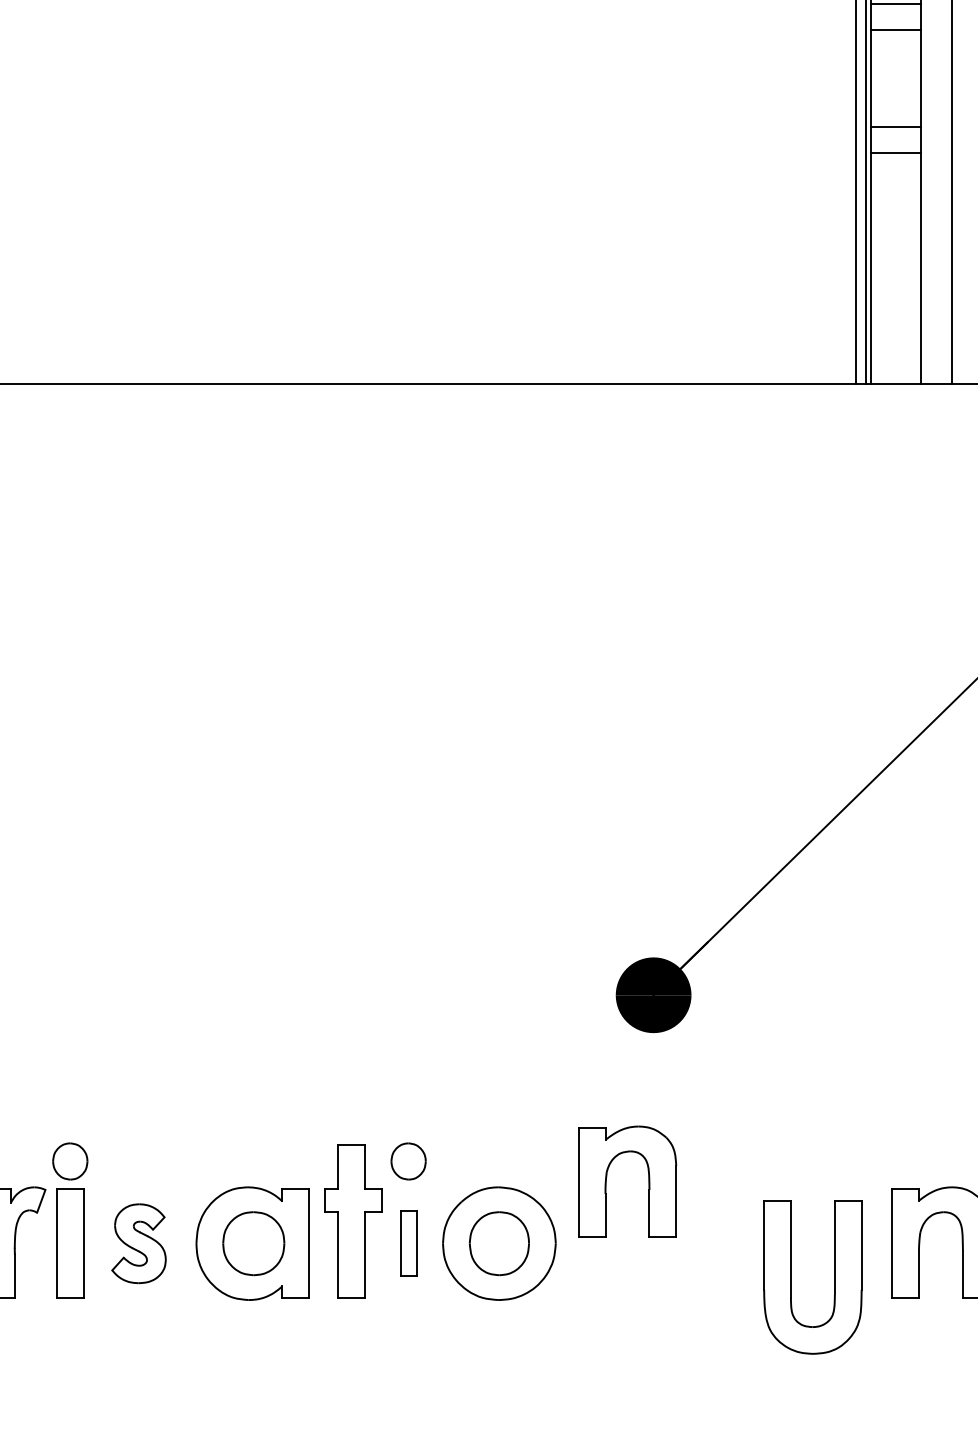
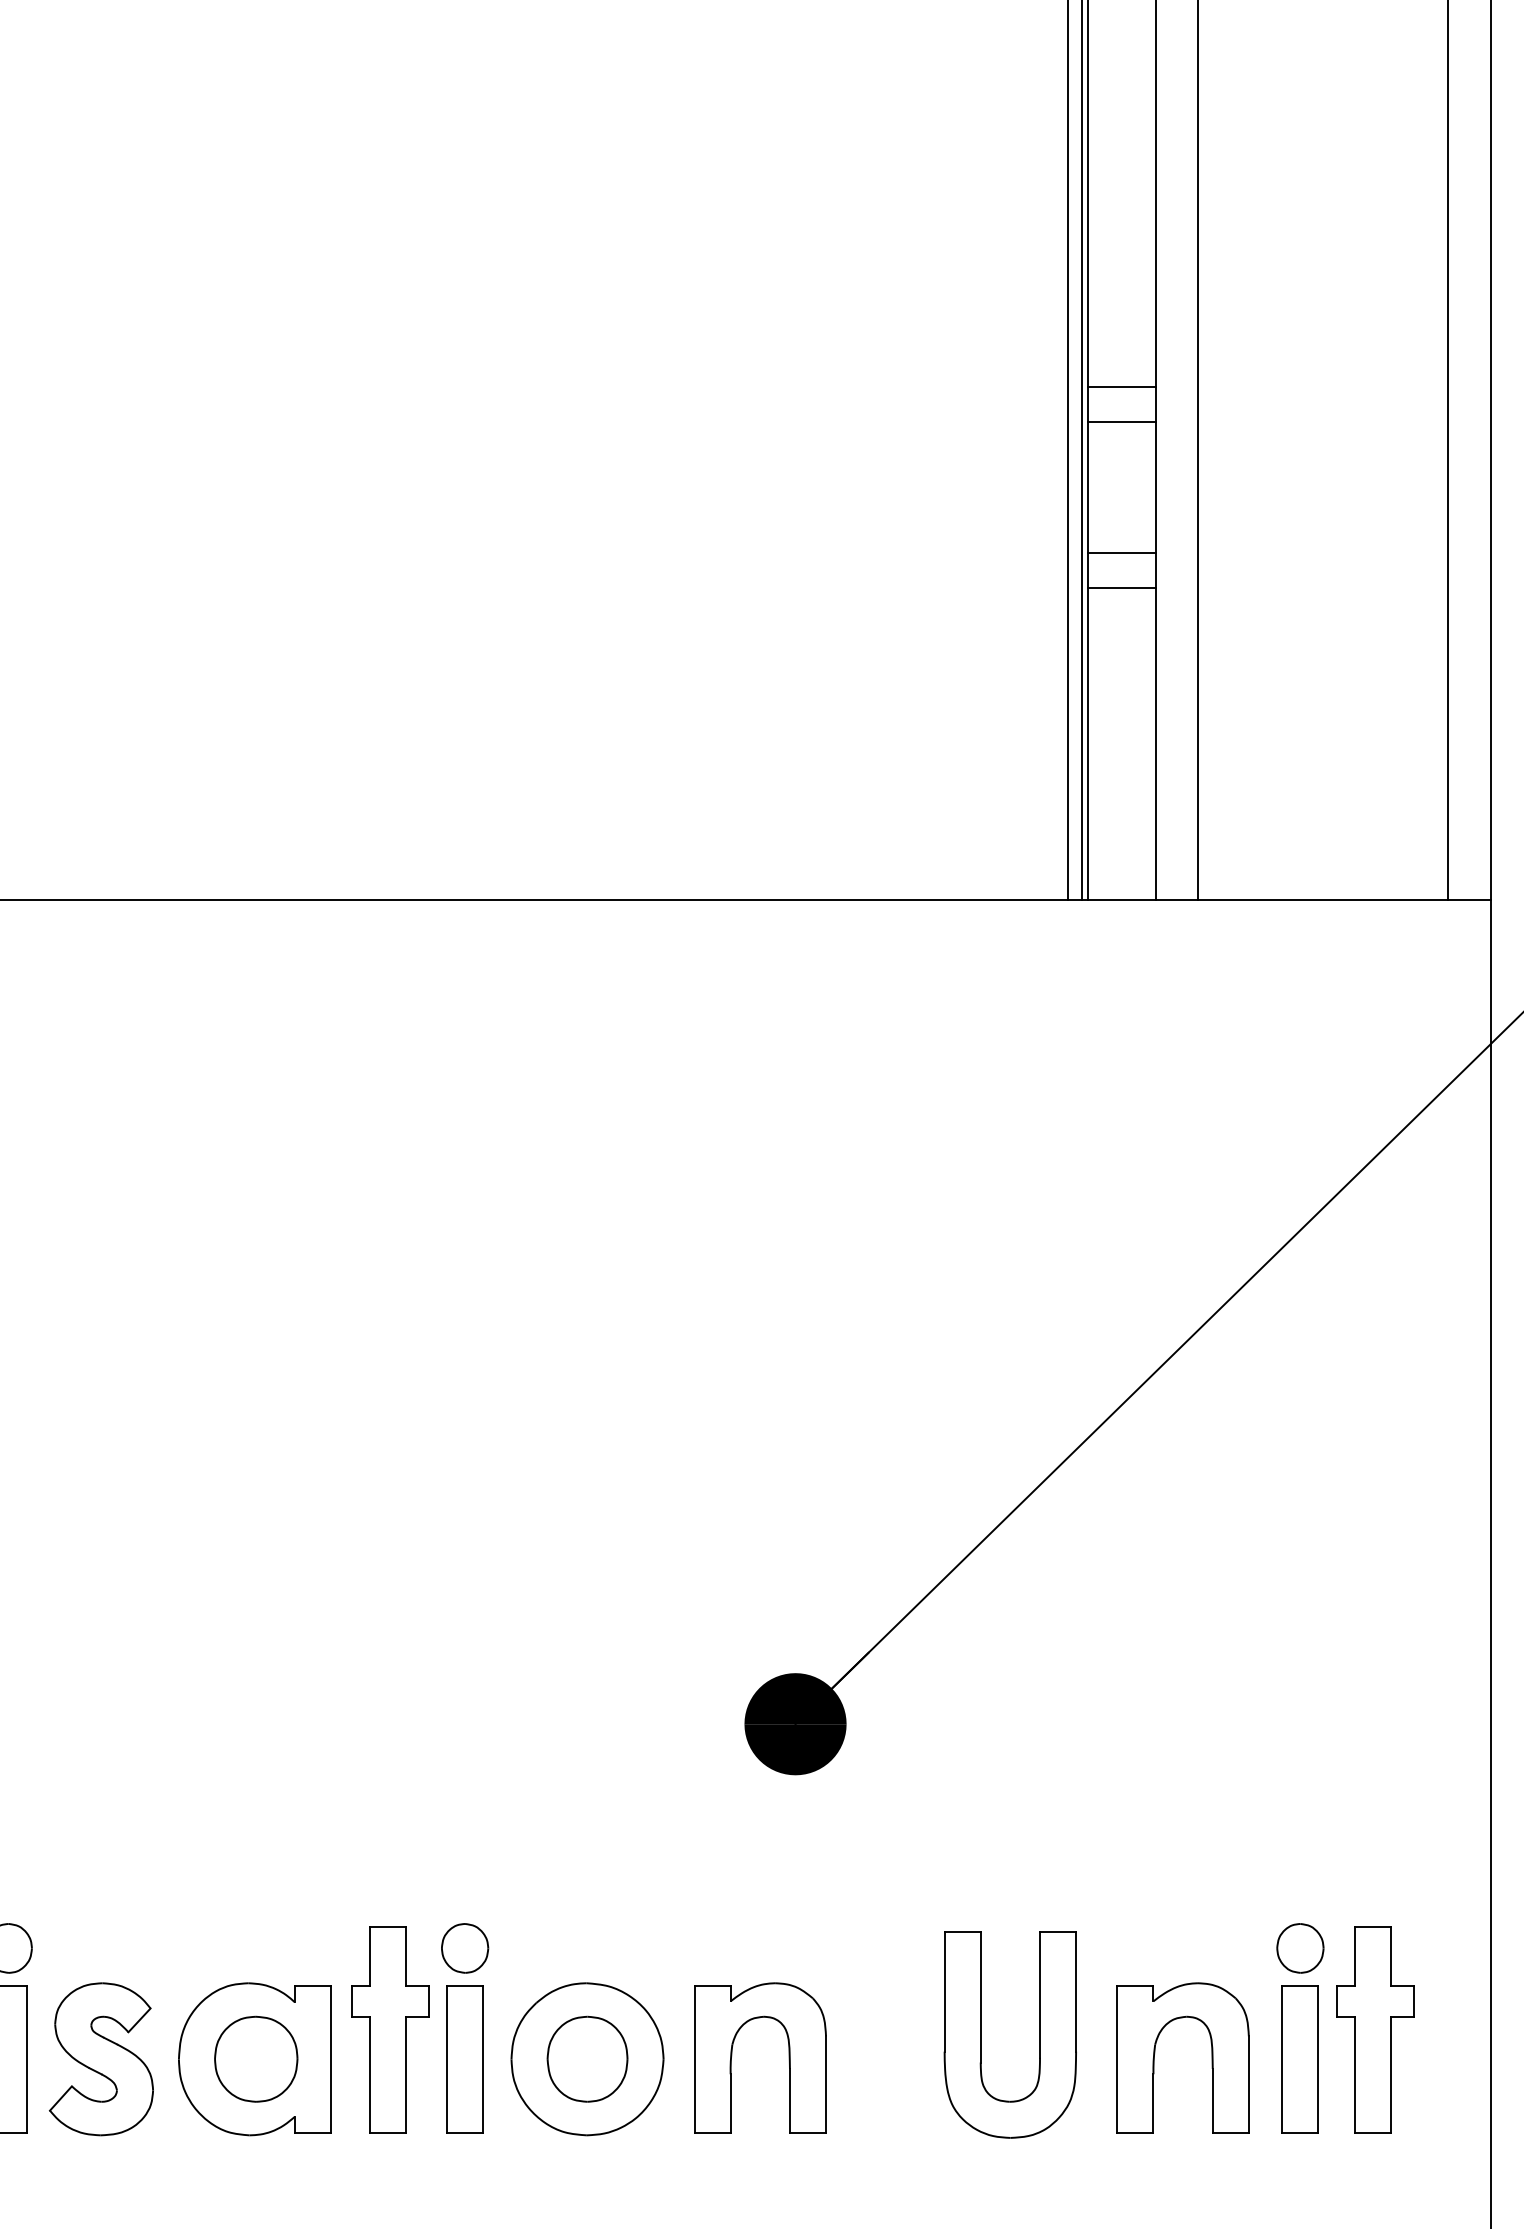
part: (648, 1181) -> (788, 2057), moved
part: (139, 1243) -> (101, 2059), size x1.43
part: (408, 1243) -> (464, 2059), size x1.67
part: (791, 1277) -> (981, 2034), moved

